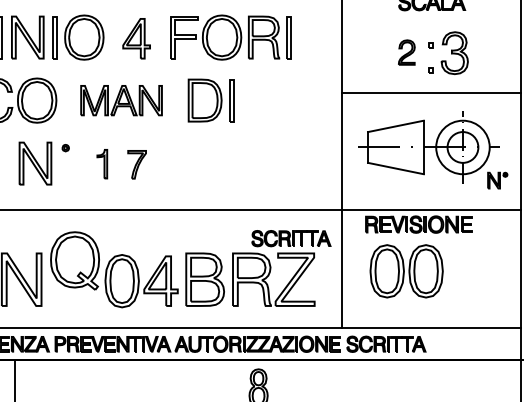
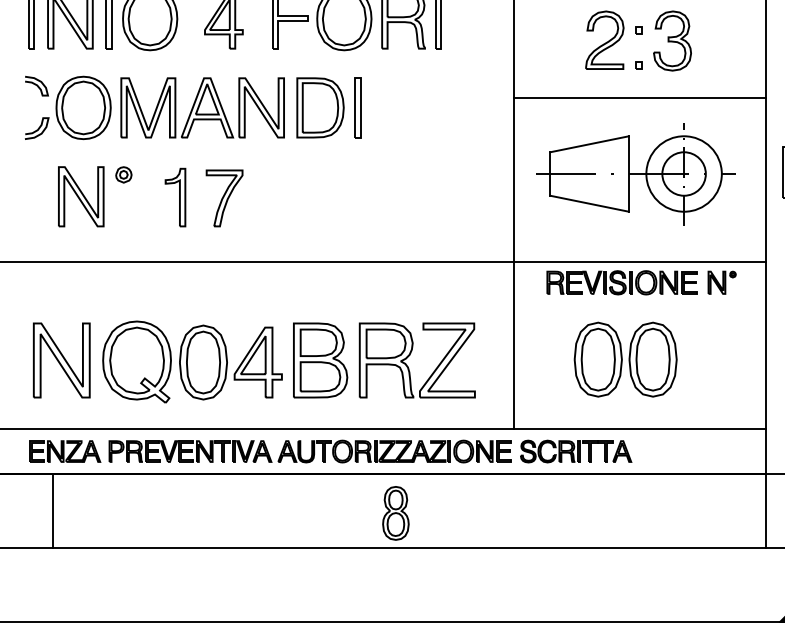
part: (406, 52) -> (604, 39), size x1.67
part: (121, 100) -> (202, 107), size x1.43
part: (65, 147) -> (123, 174), size x1.67
part: (102, 164) -> (175, 197), size x1.43
part: (137, 164) -> (224, 198), size x1.43
part: (497, 180) -> (721, 282), moved
part: (291, 238) -> (442, 302), removed
part: (74, 260) -> (136, 361), moved
part: (406, 271) -> (625, 359), moved

